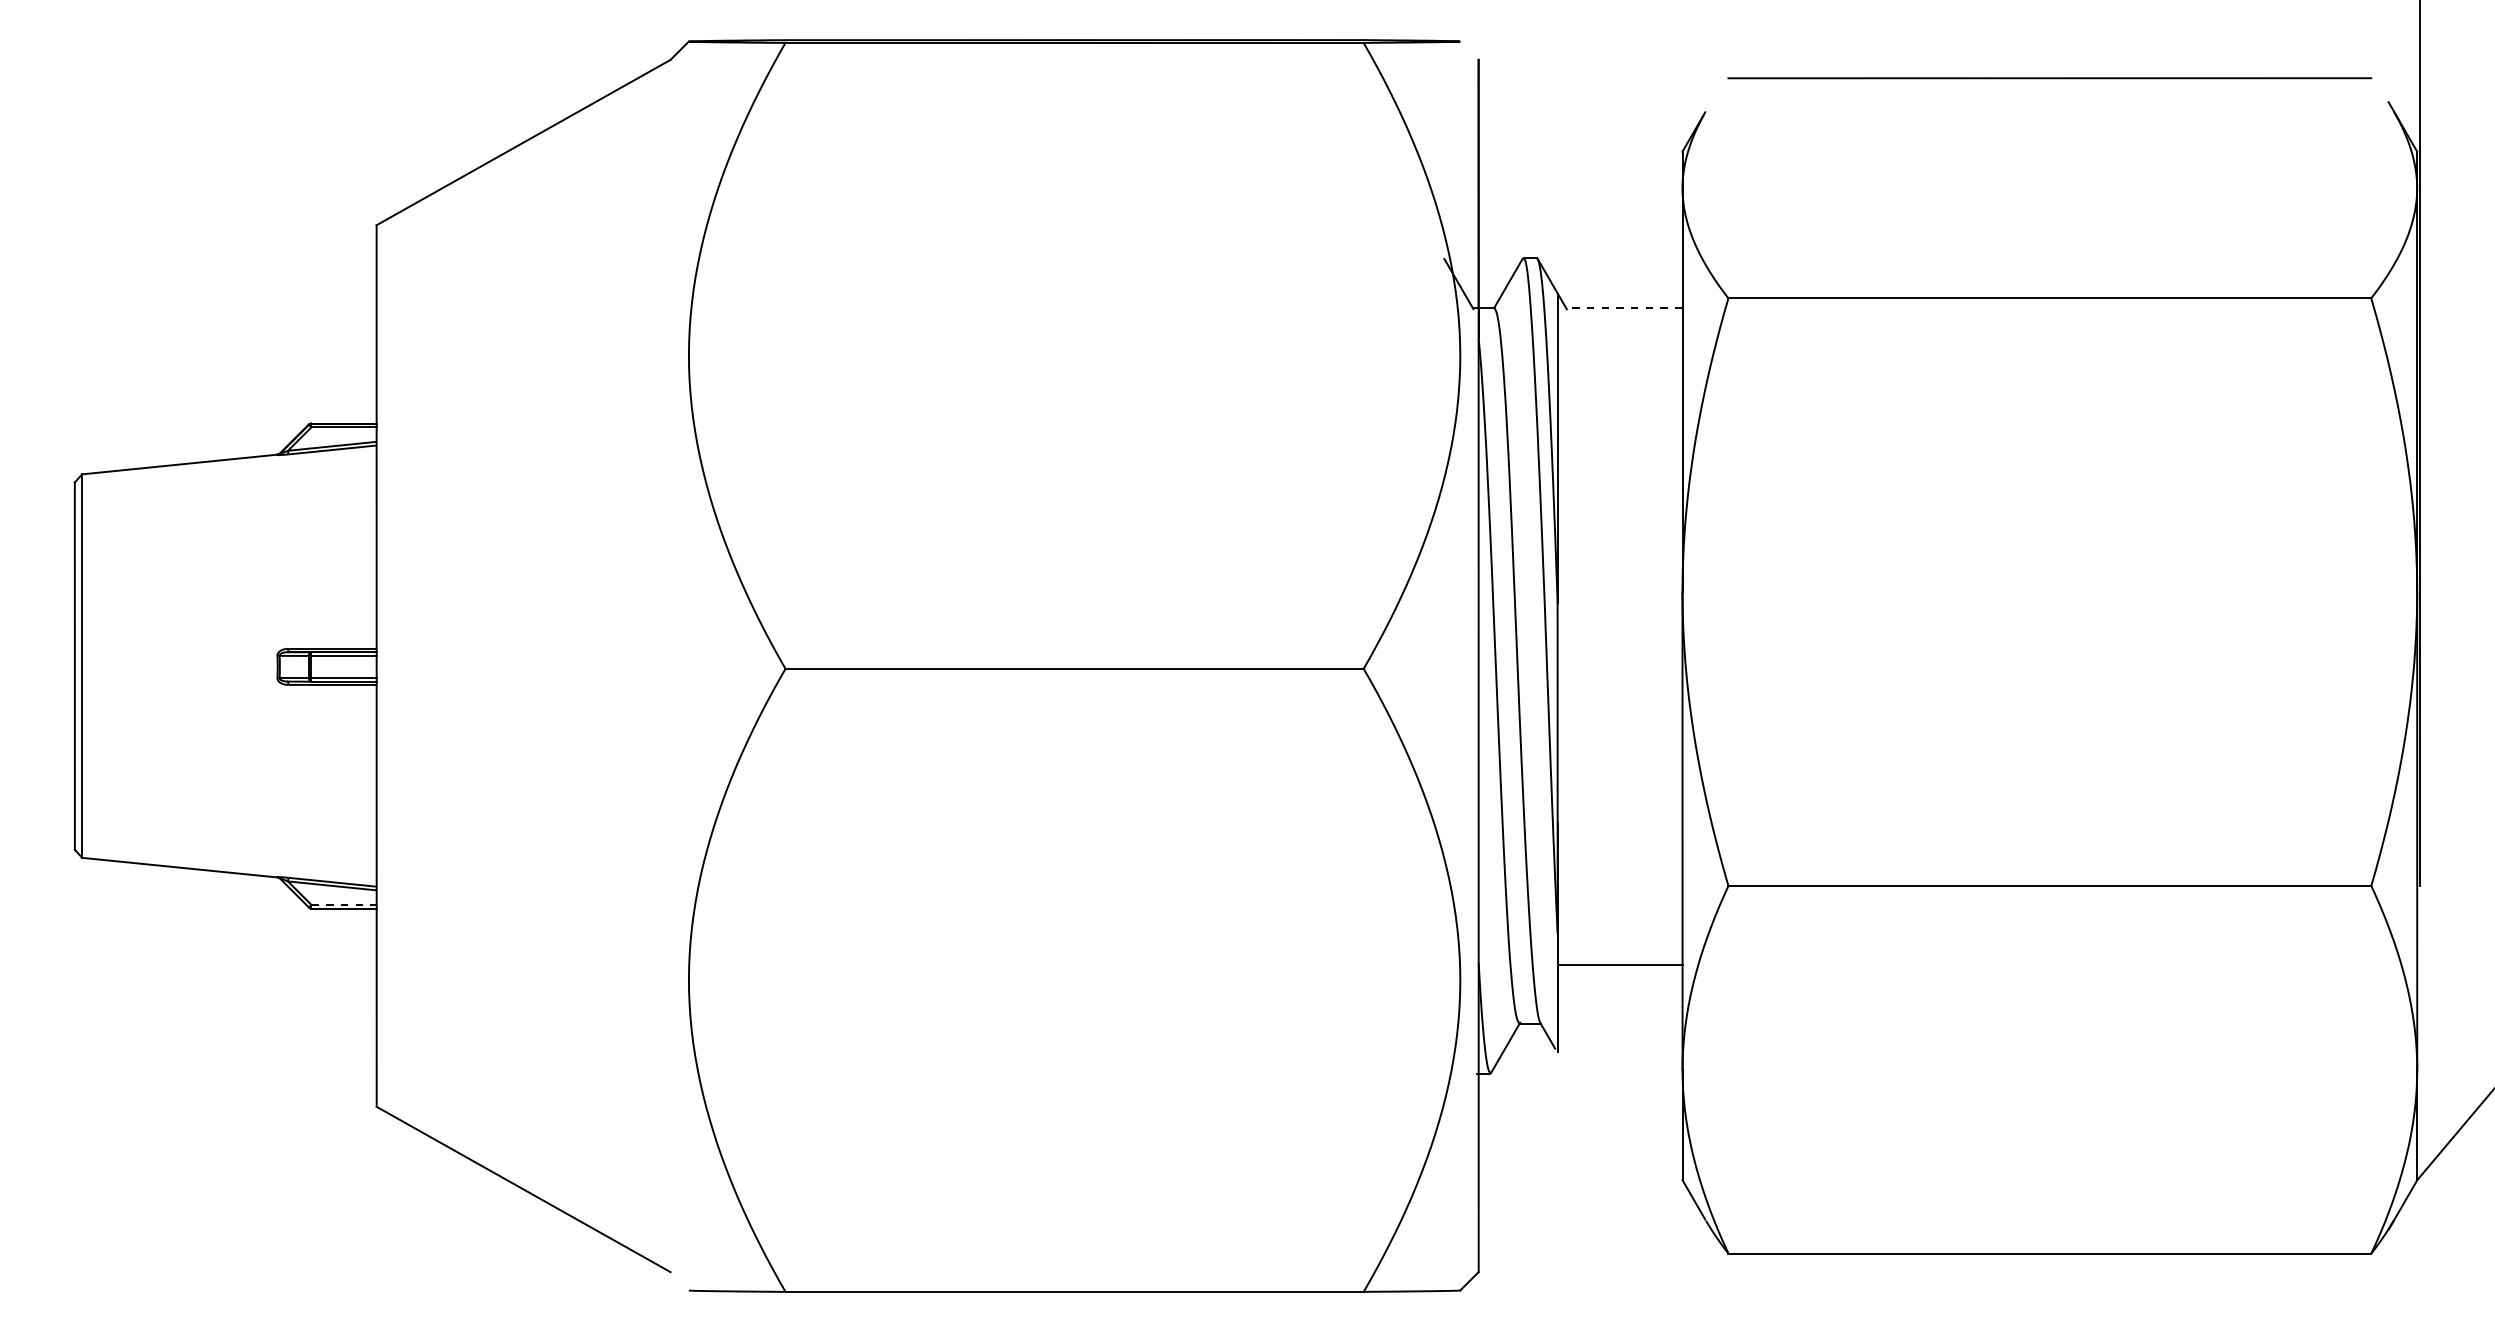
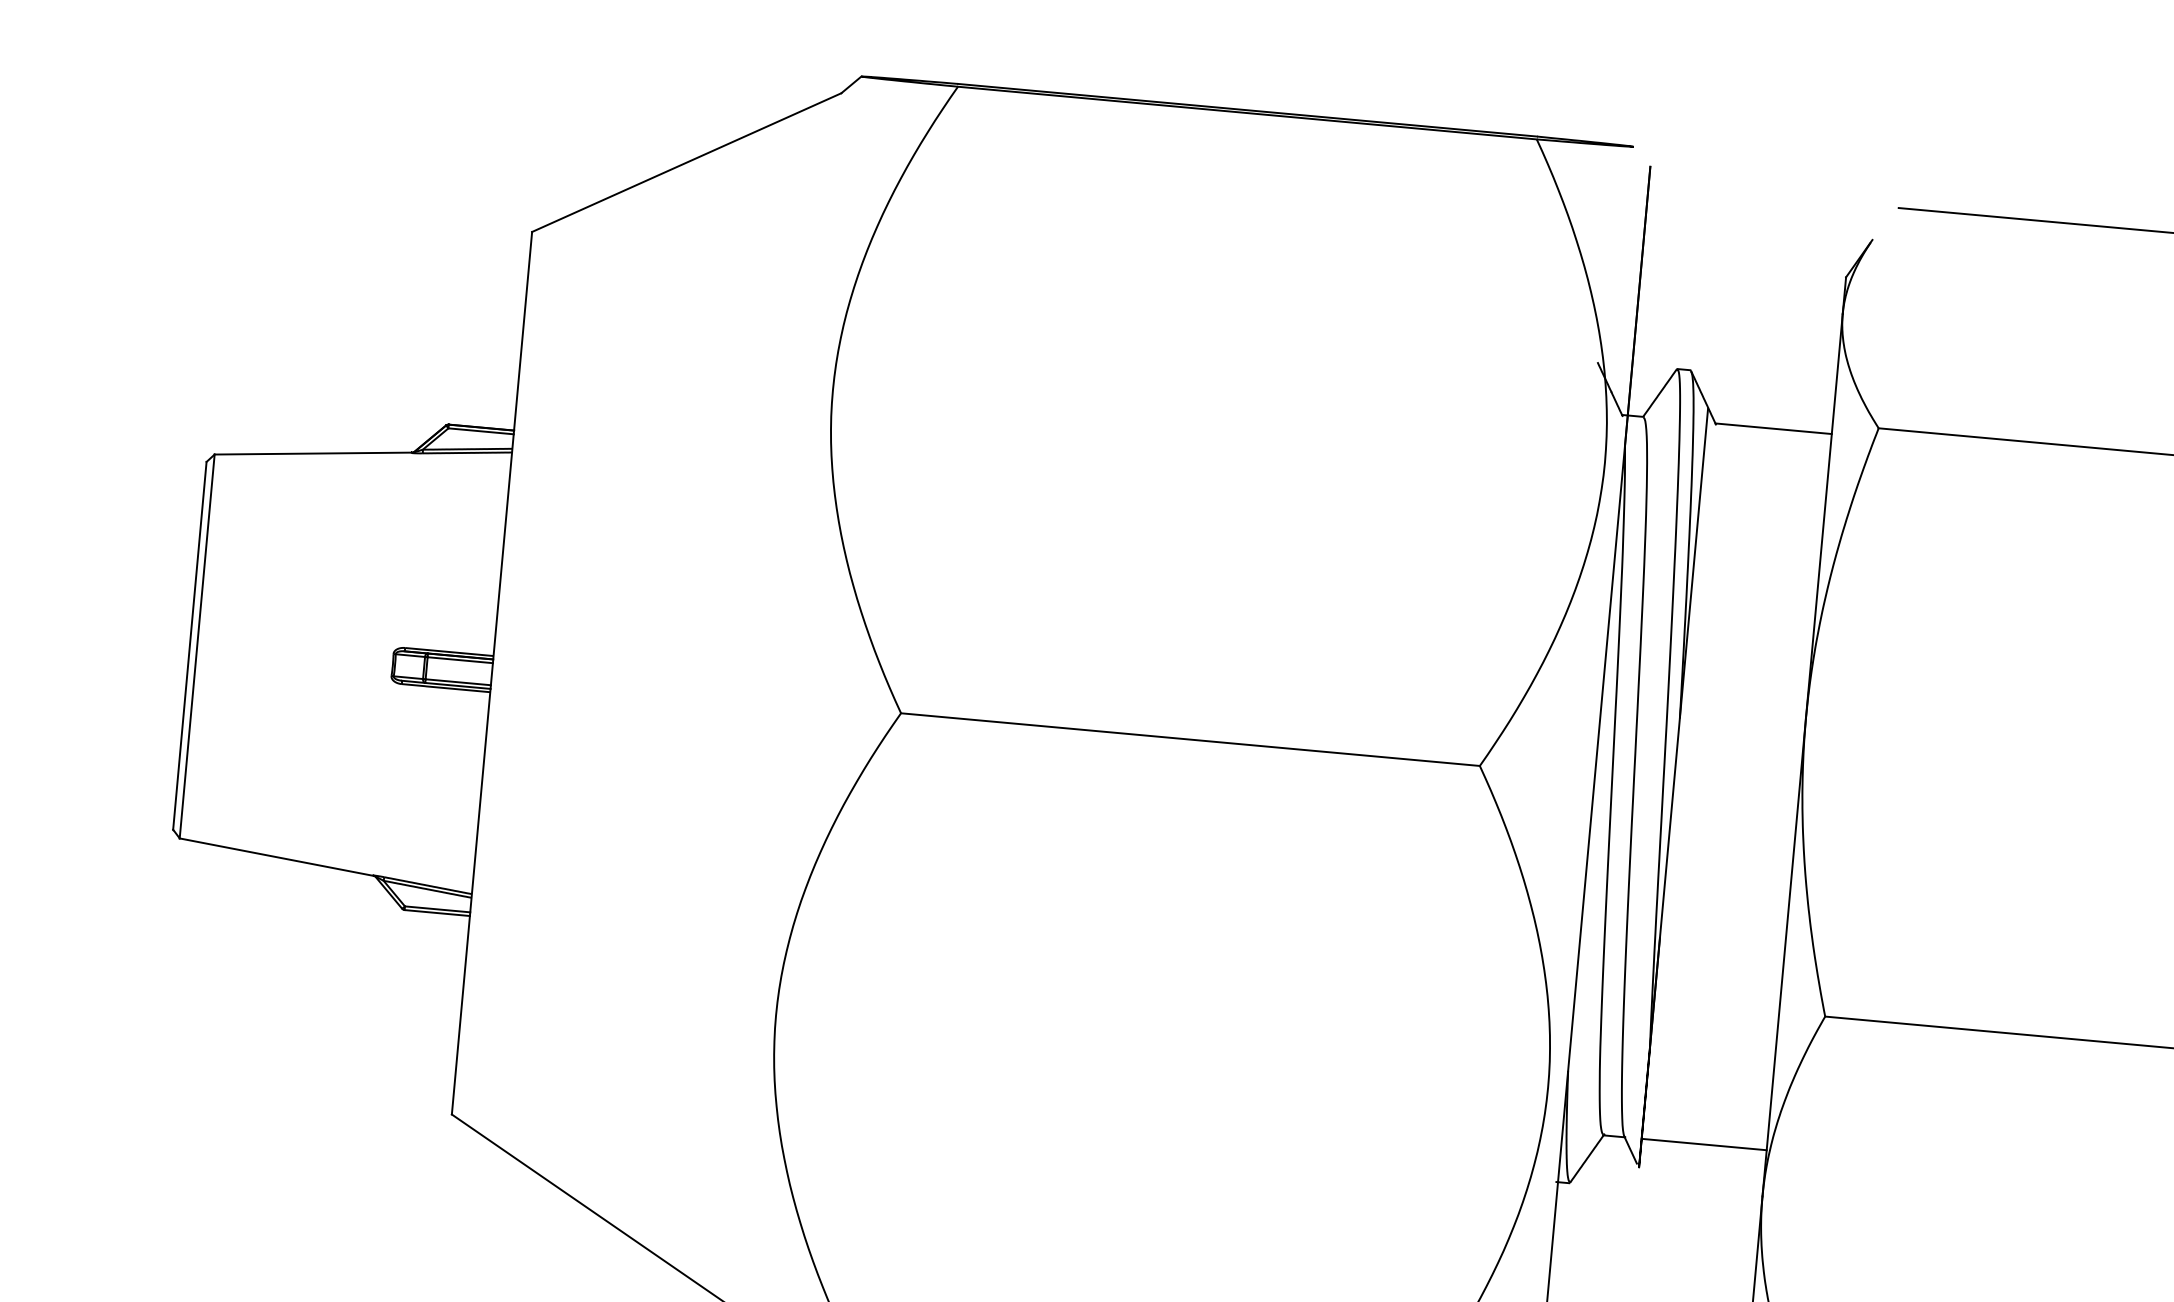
line: (1623, 308) -> (1772, 428), dashed -> solid
line: (344, 904) -> (438, 909), dashed -> solid
line: (1619, 964) -> (1703, 1144), moved

